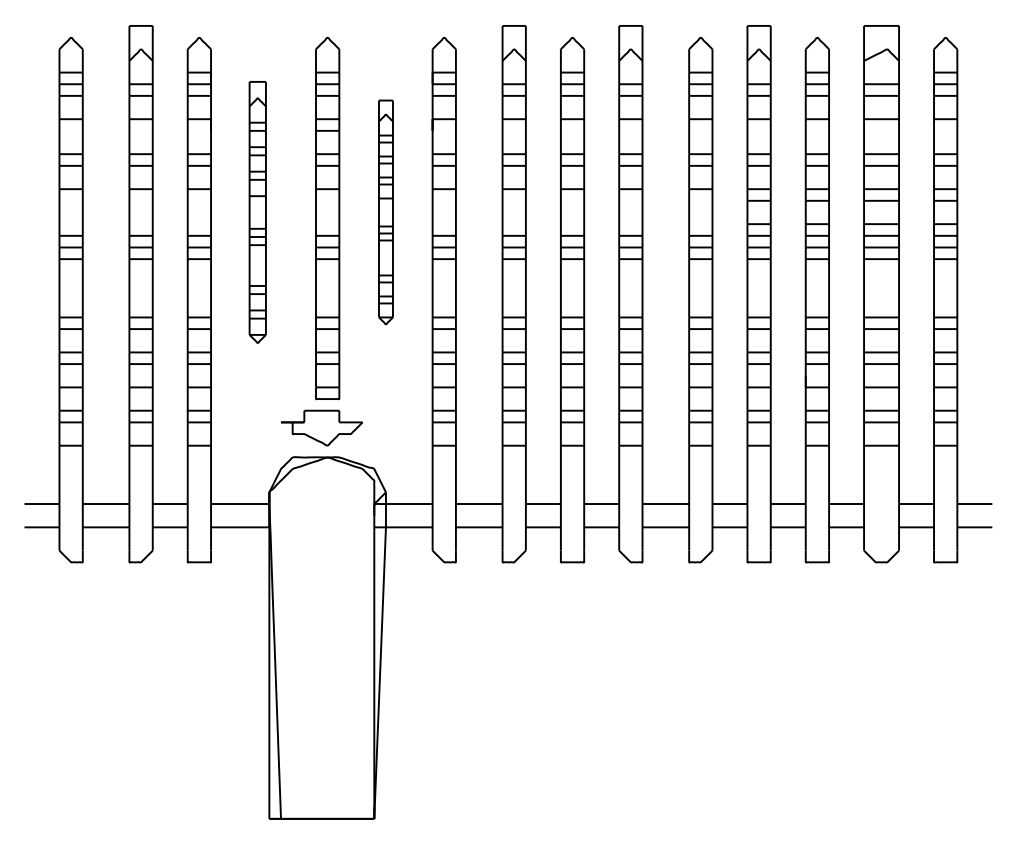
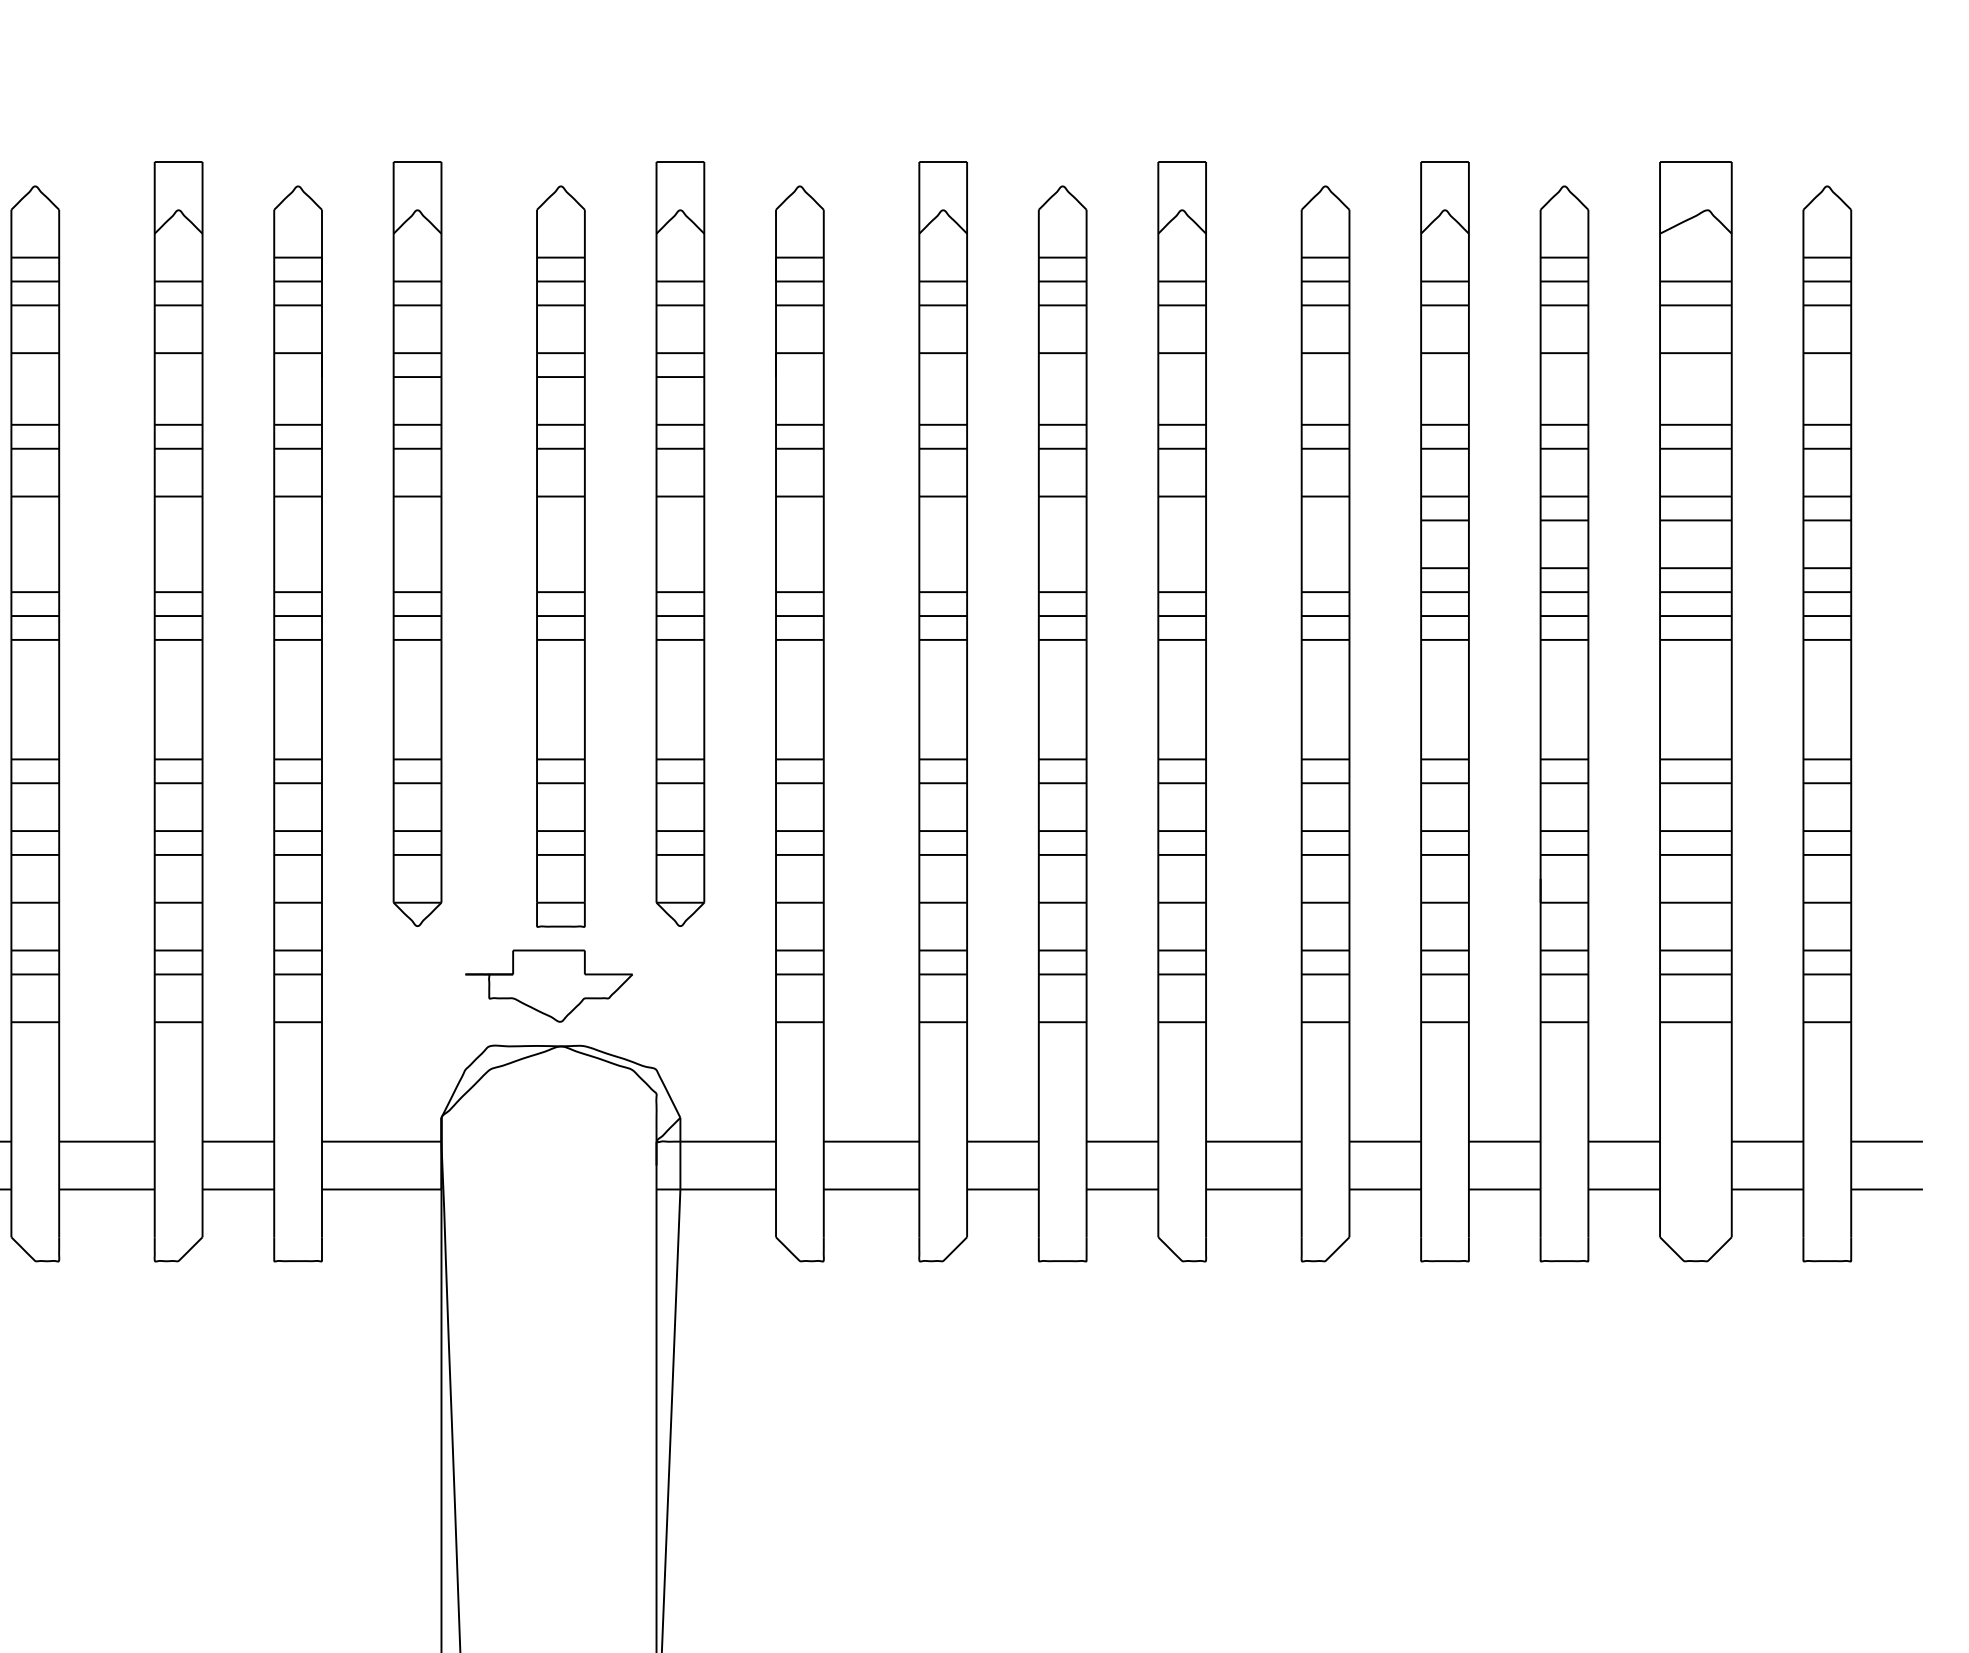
part: (257, 212) -> (417, 544), size x1.43
part: (385, 212) -> (679, 544), size x1.67

